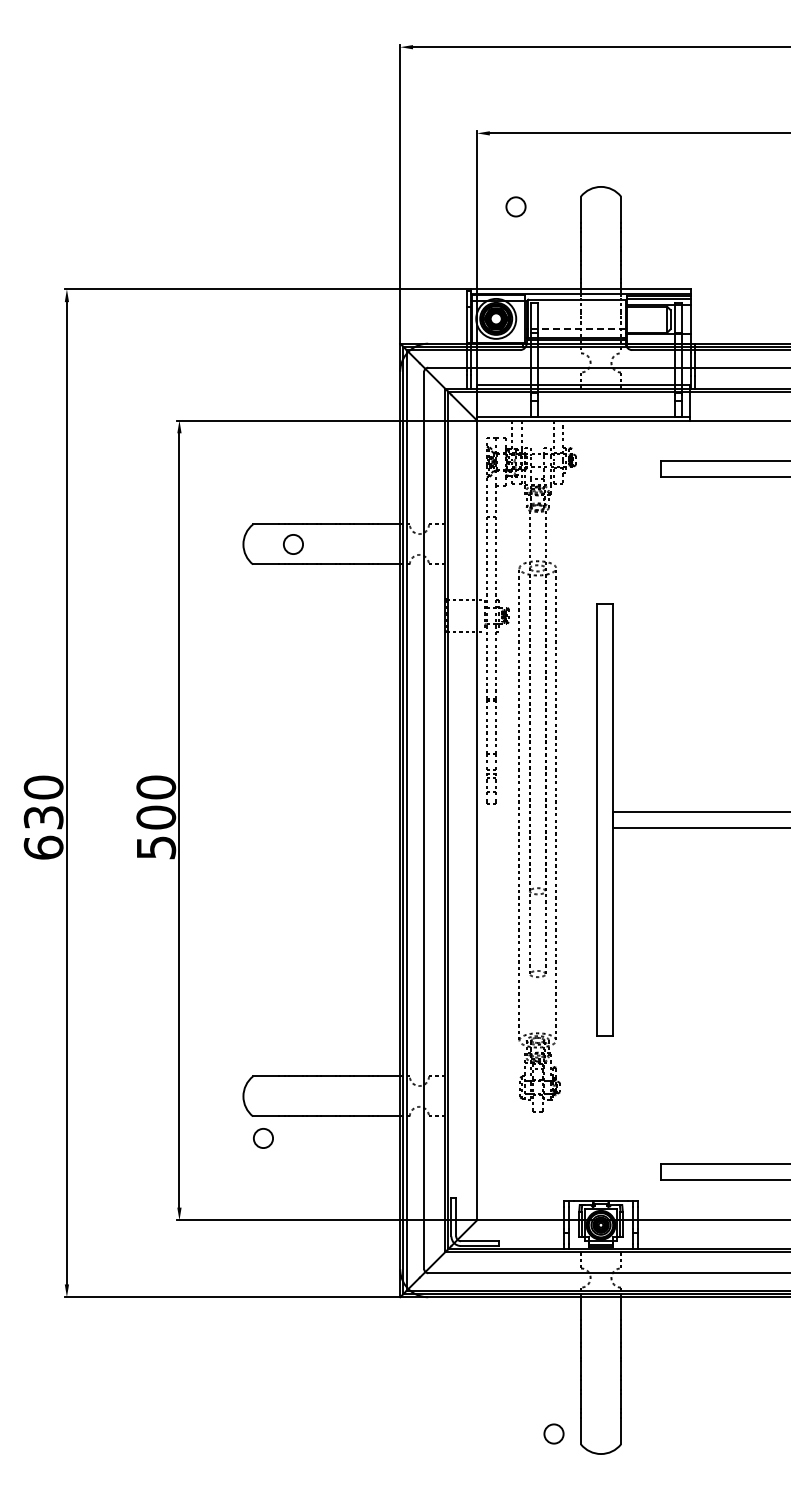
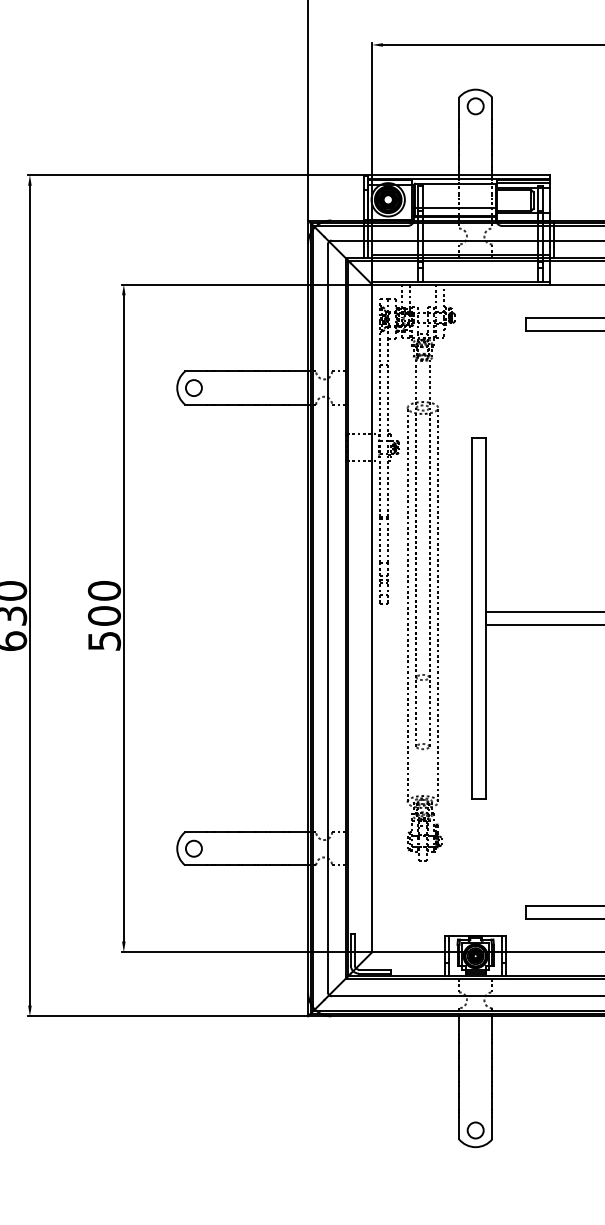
circle: (515, 206) -> (475, 106), moved
line: (576, 328) -> (455, 207), dashed -> solid
circle: (293, 544) -> (194, 388), moved
circle: (263, 1138) -> (194, 848), moved
circle: (553, 1433) -> (475, 1130), moved

